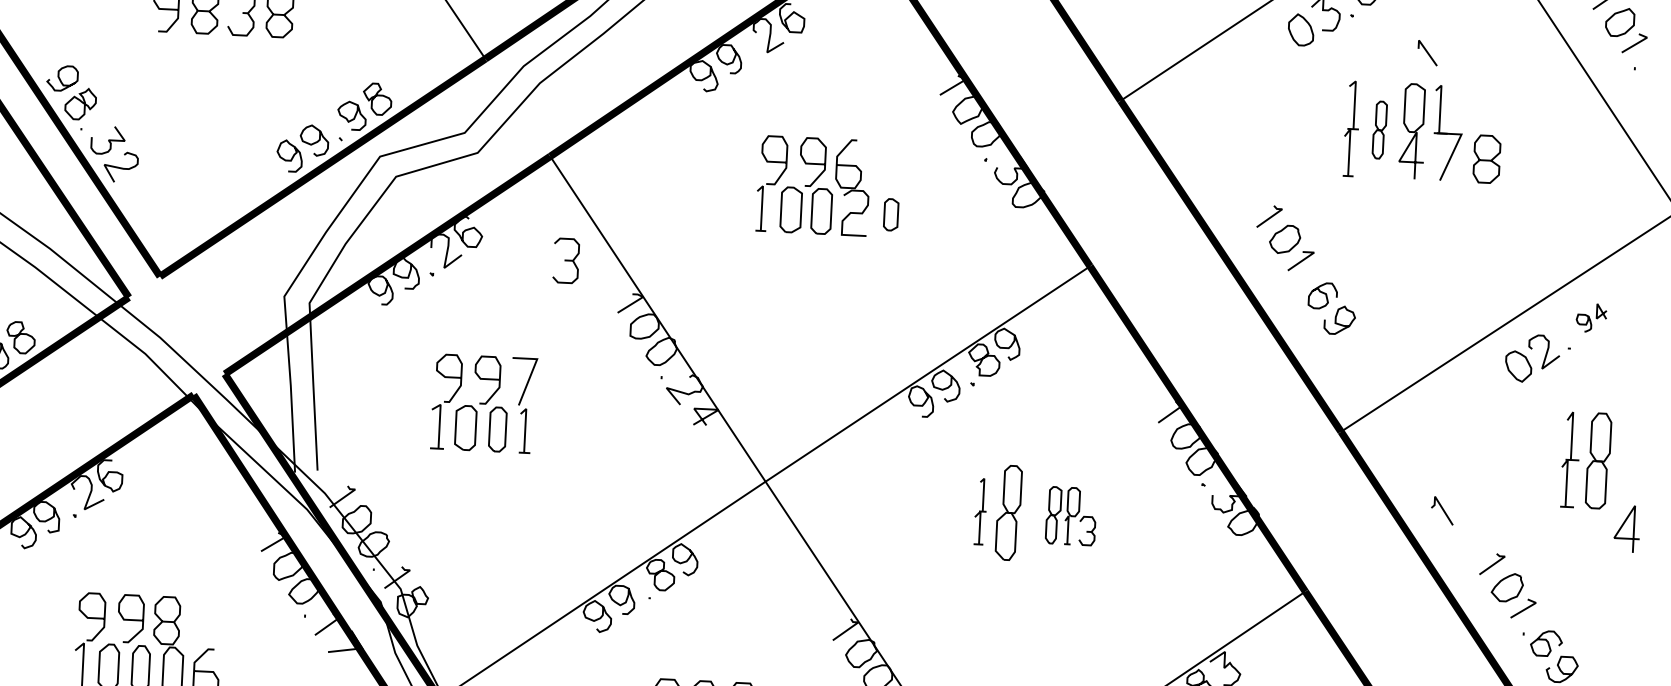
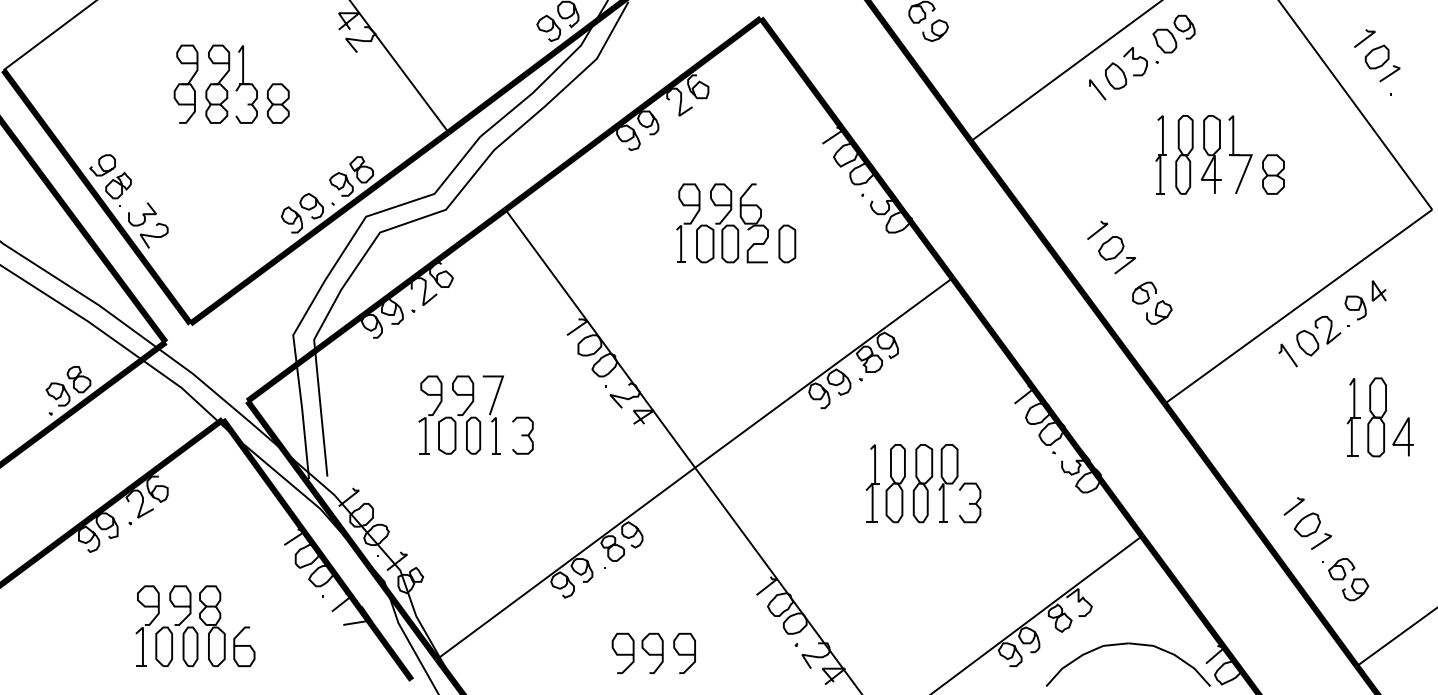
line: (1427, 52) -> (1097, 89), moved
part: (1379, 129) -> (1184, 154), size x1.67
part: (891, 214) -> (787, 243), size x1.43
part: (565, 260) -> (522, 435), moved
part: (1591, 318) -> (1365, 300), size x1.67
line: (1441, 509) -> (1287, 354), moved
part: (980, 511) -> (872, 483), size x1.43
part: (1070, 515) -> (946, 483), size x1.67
line: (1623, 525) -> (1400, 434), moved

